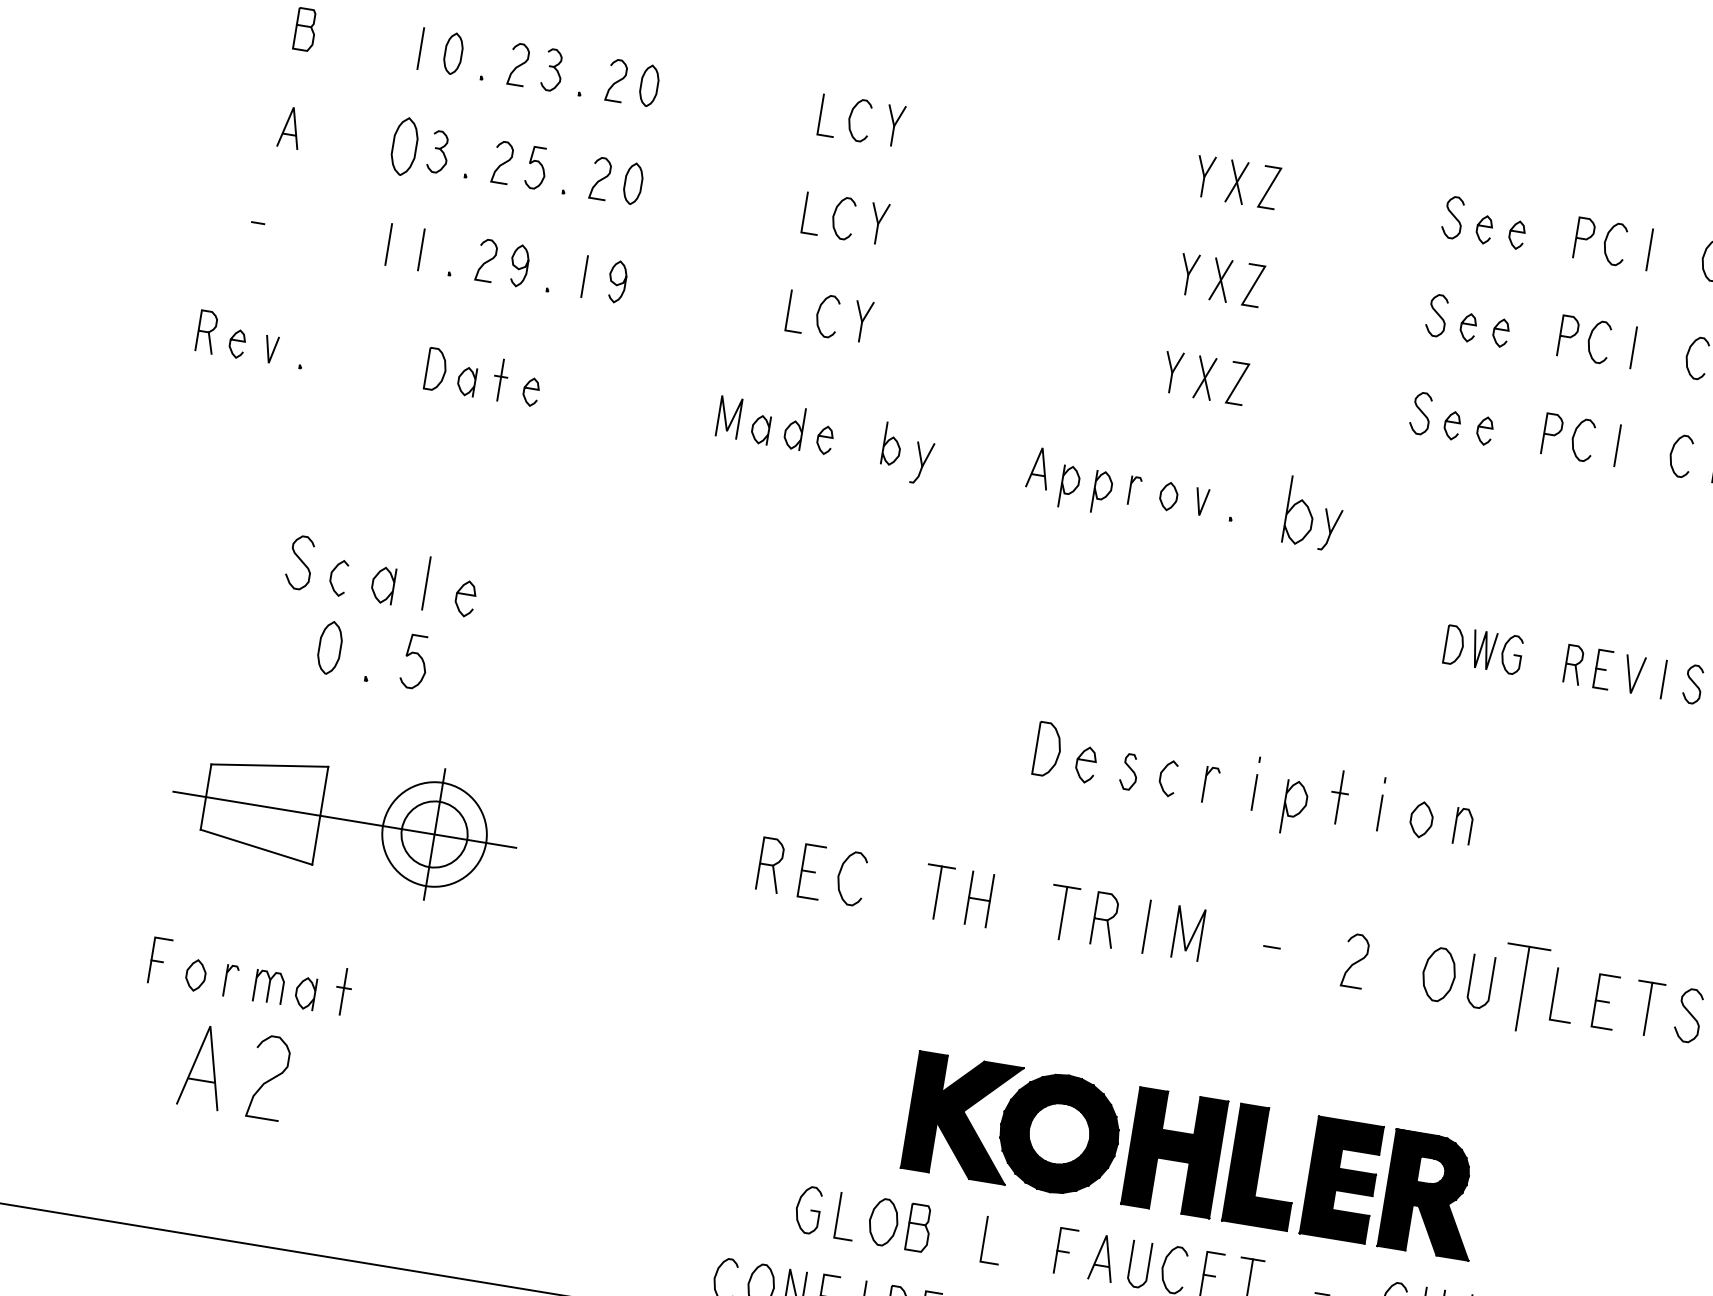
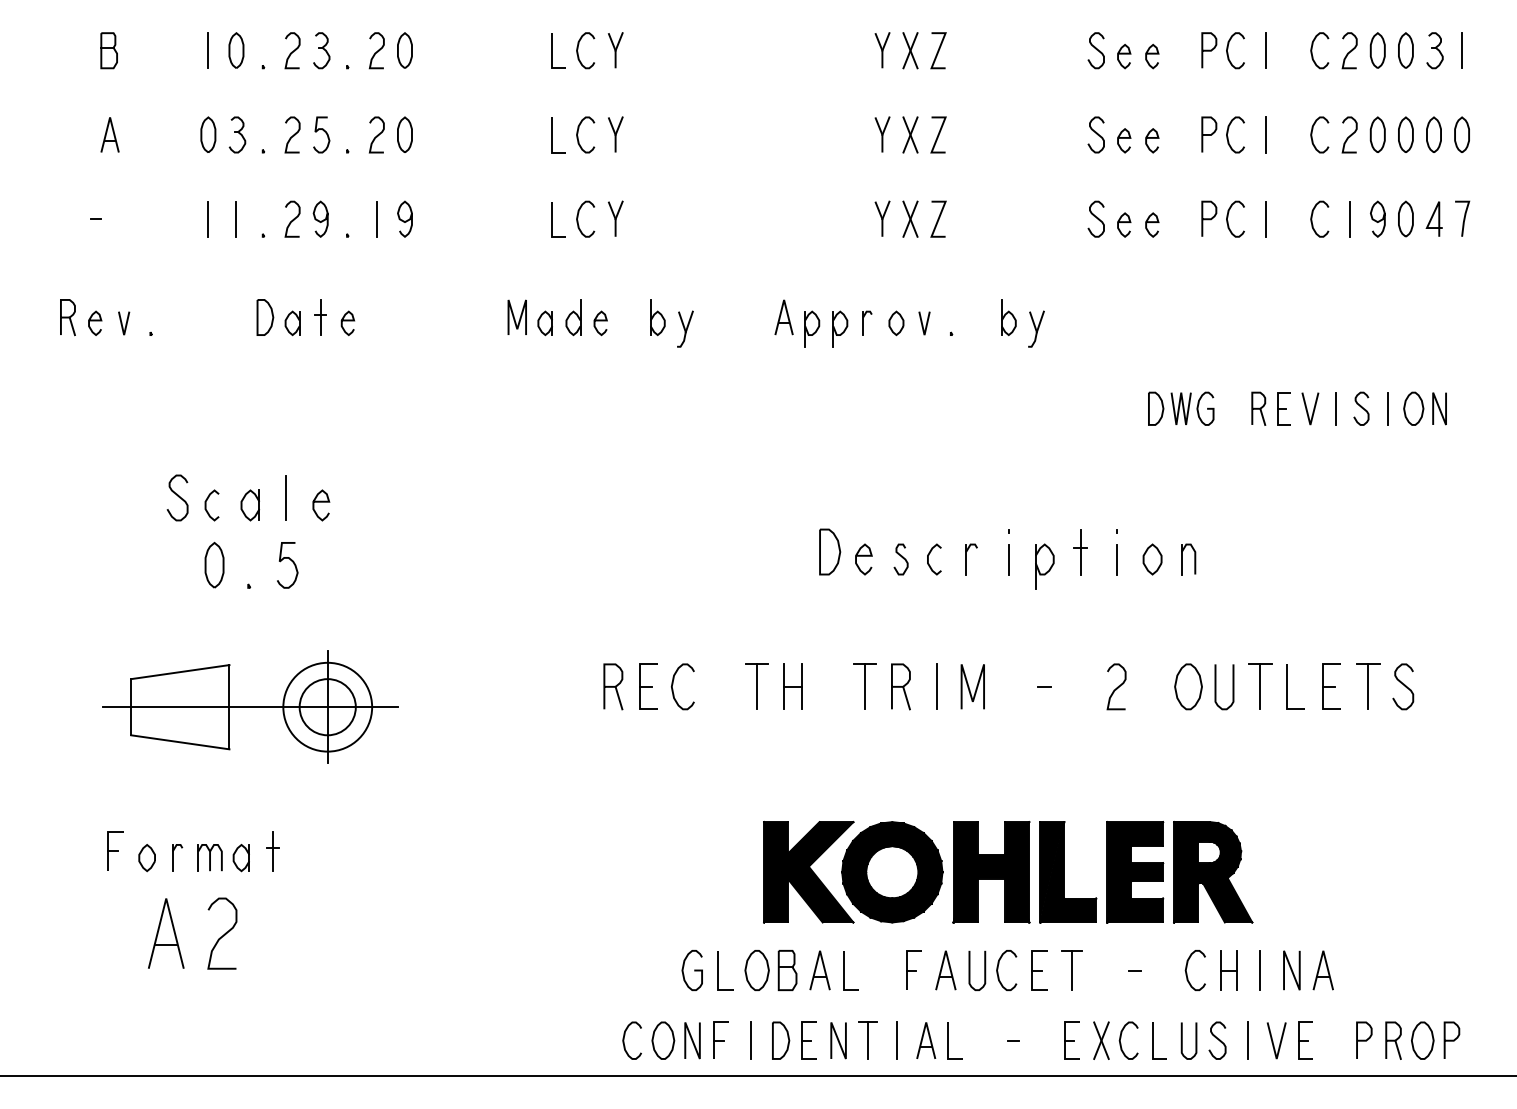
part: (404, 146) -> (208, 134), size x0.71
part: (1300, 511) -> (1008, 317), size x0.62
part: (1522, 987) -> (1260, 686), size x0.62
part: (956, 1234) -> (819, 970), added

